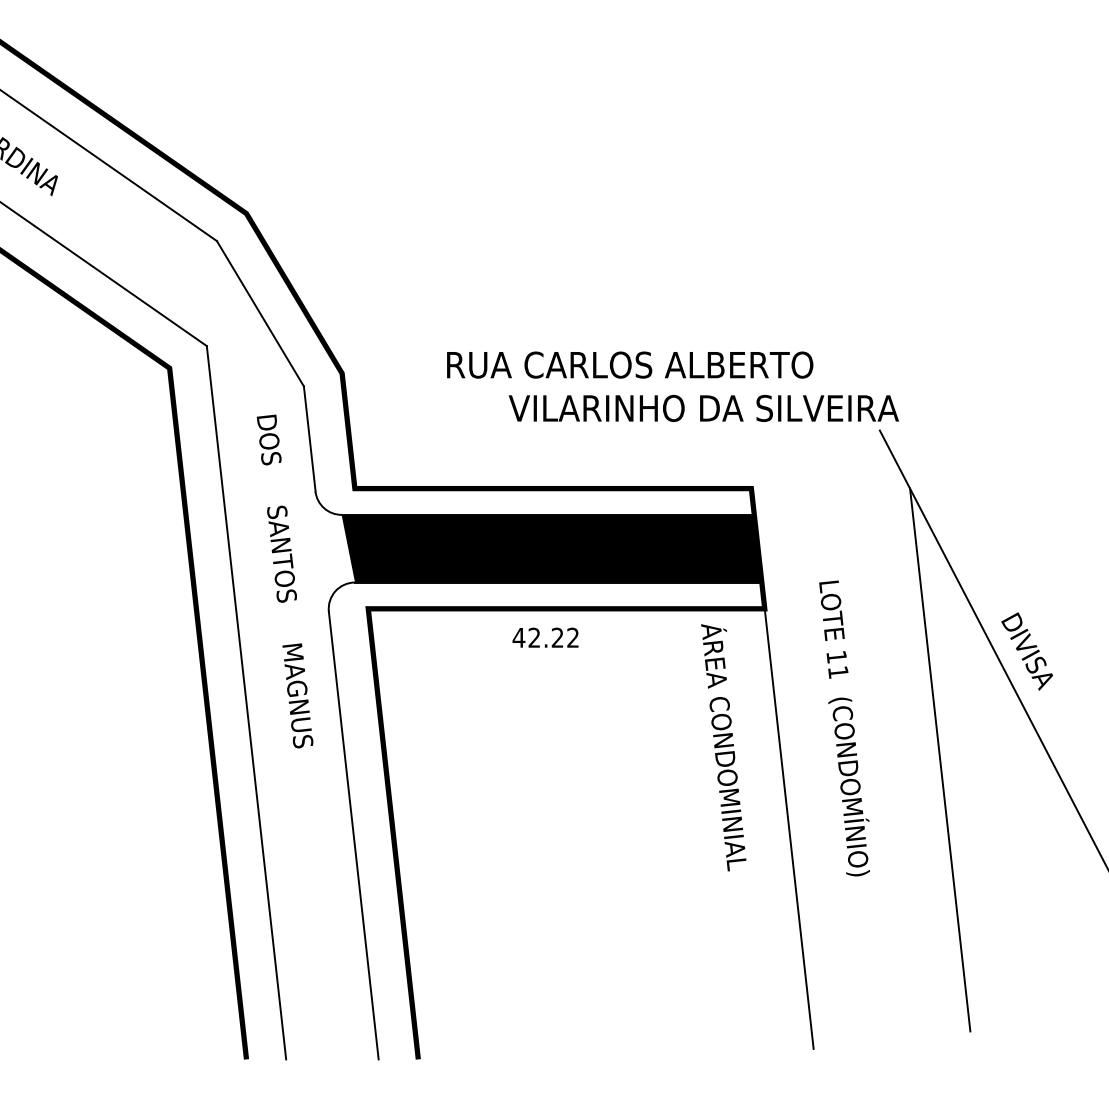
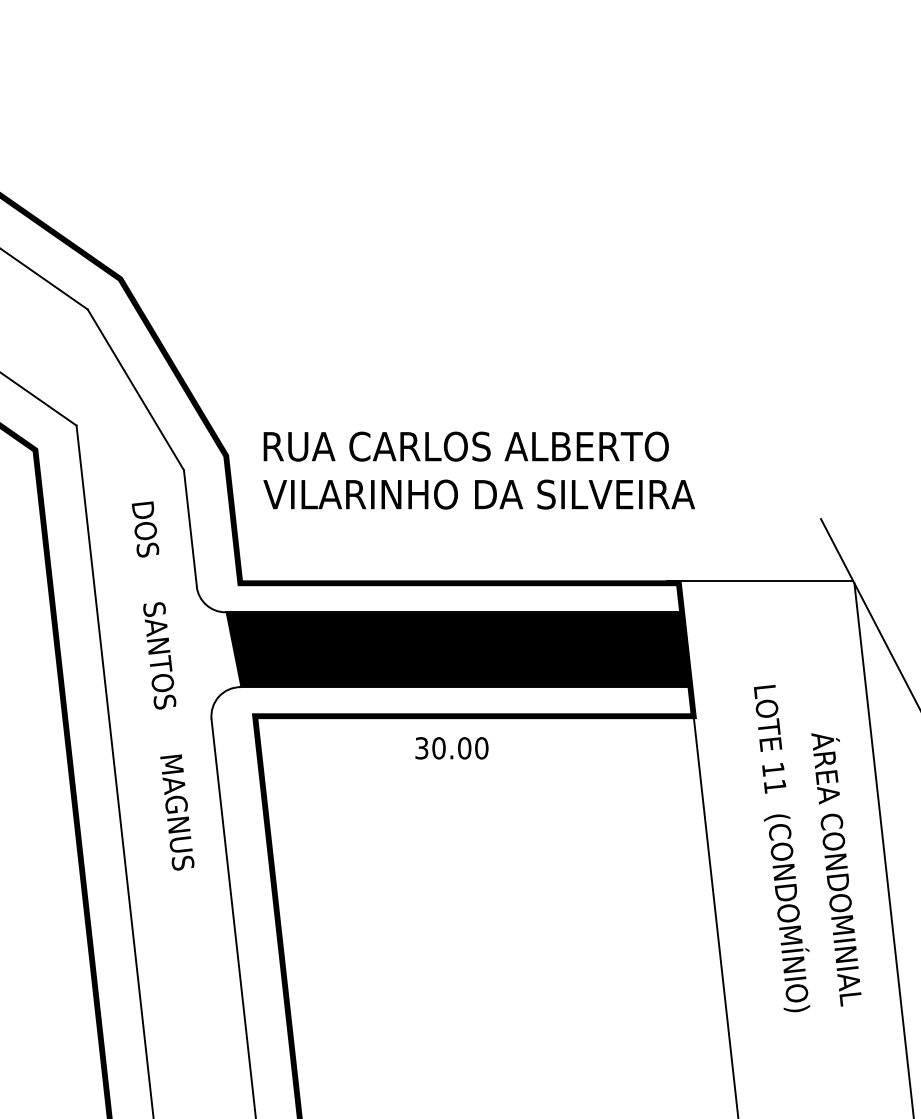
text: (630, 364) -> (466, 445), moved
text: (703, 407) -> (478, 493), moved
line: (824, 486) -> (759, 580), added
text: (545, 637) -> (451, 747), 42.22 -> 30.00
text: (723, 747) -> (836, 869), moved

